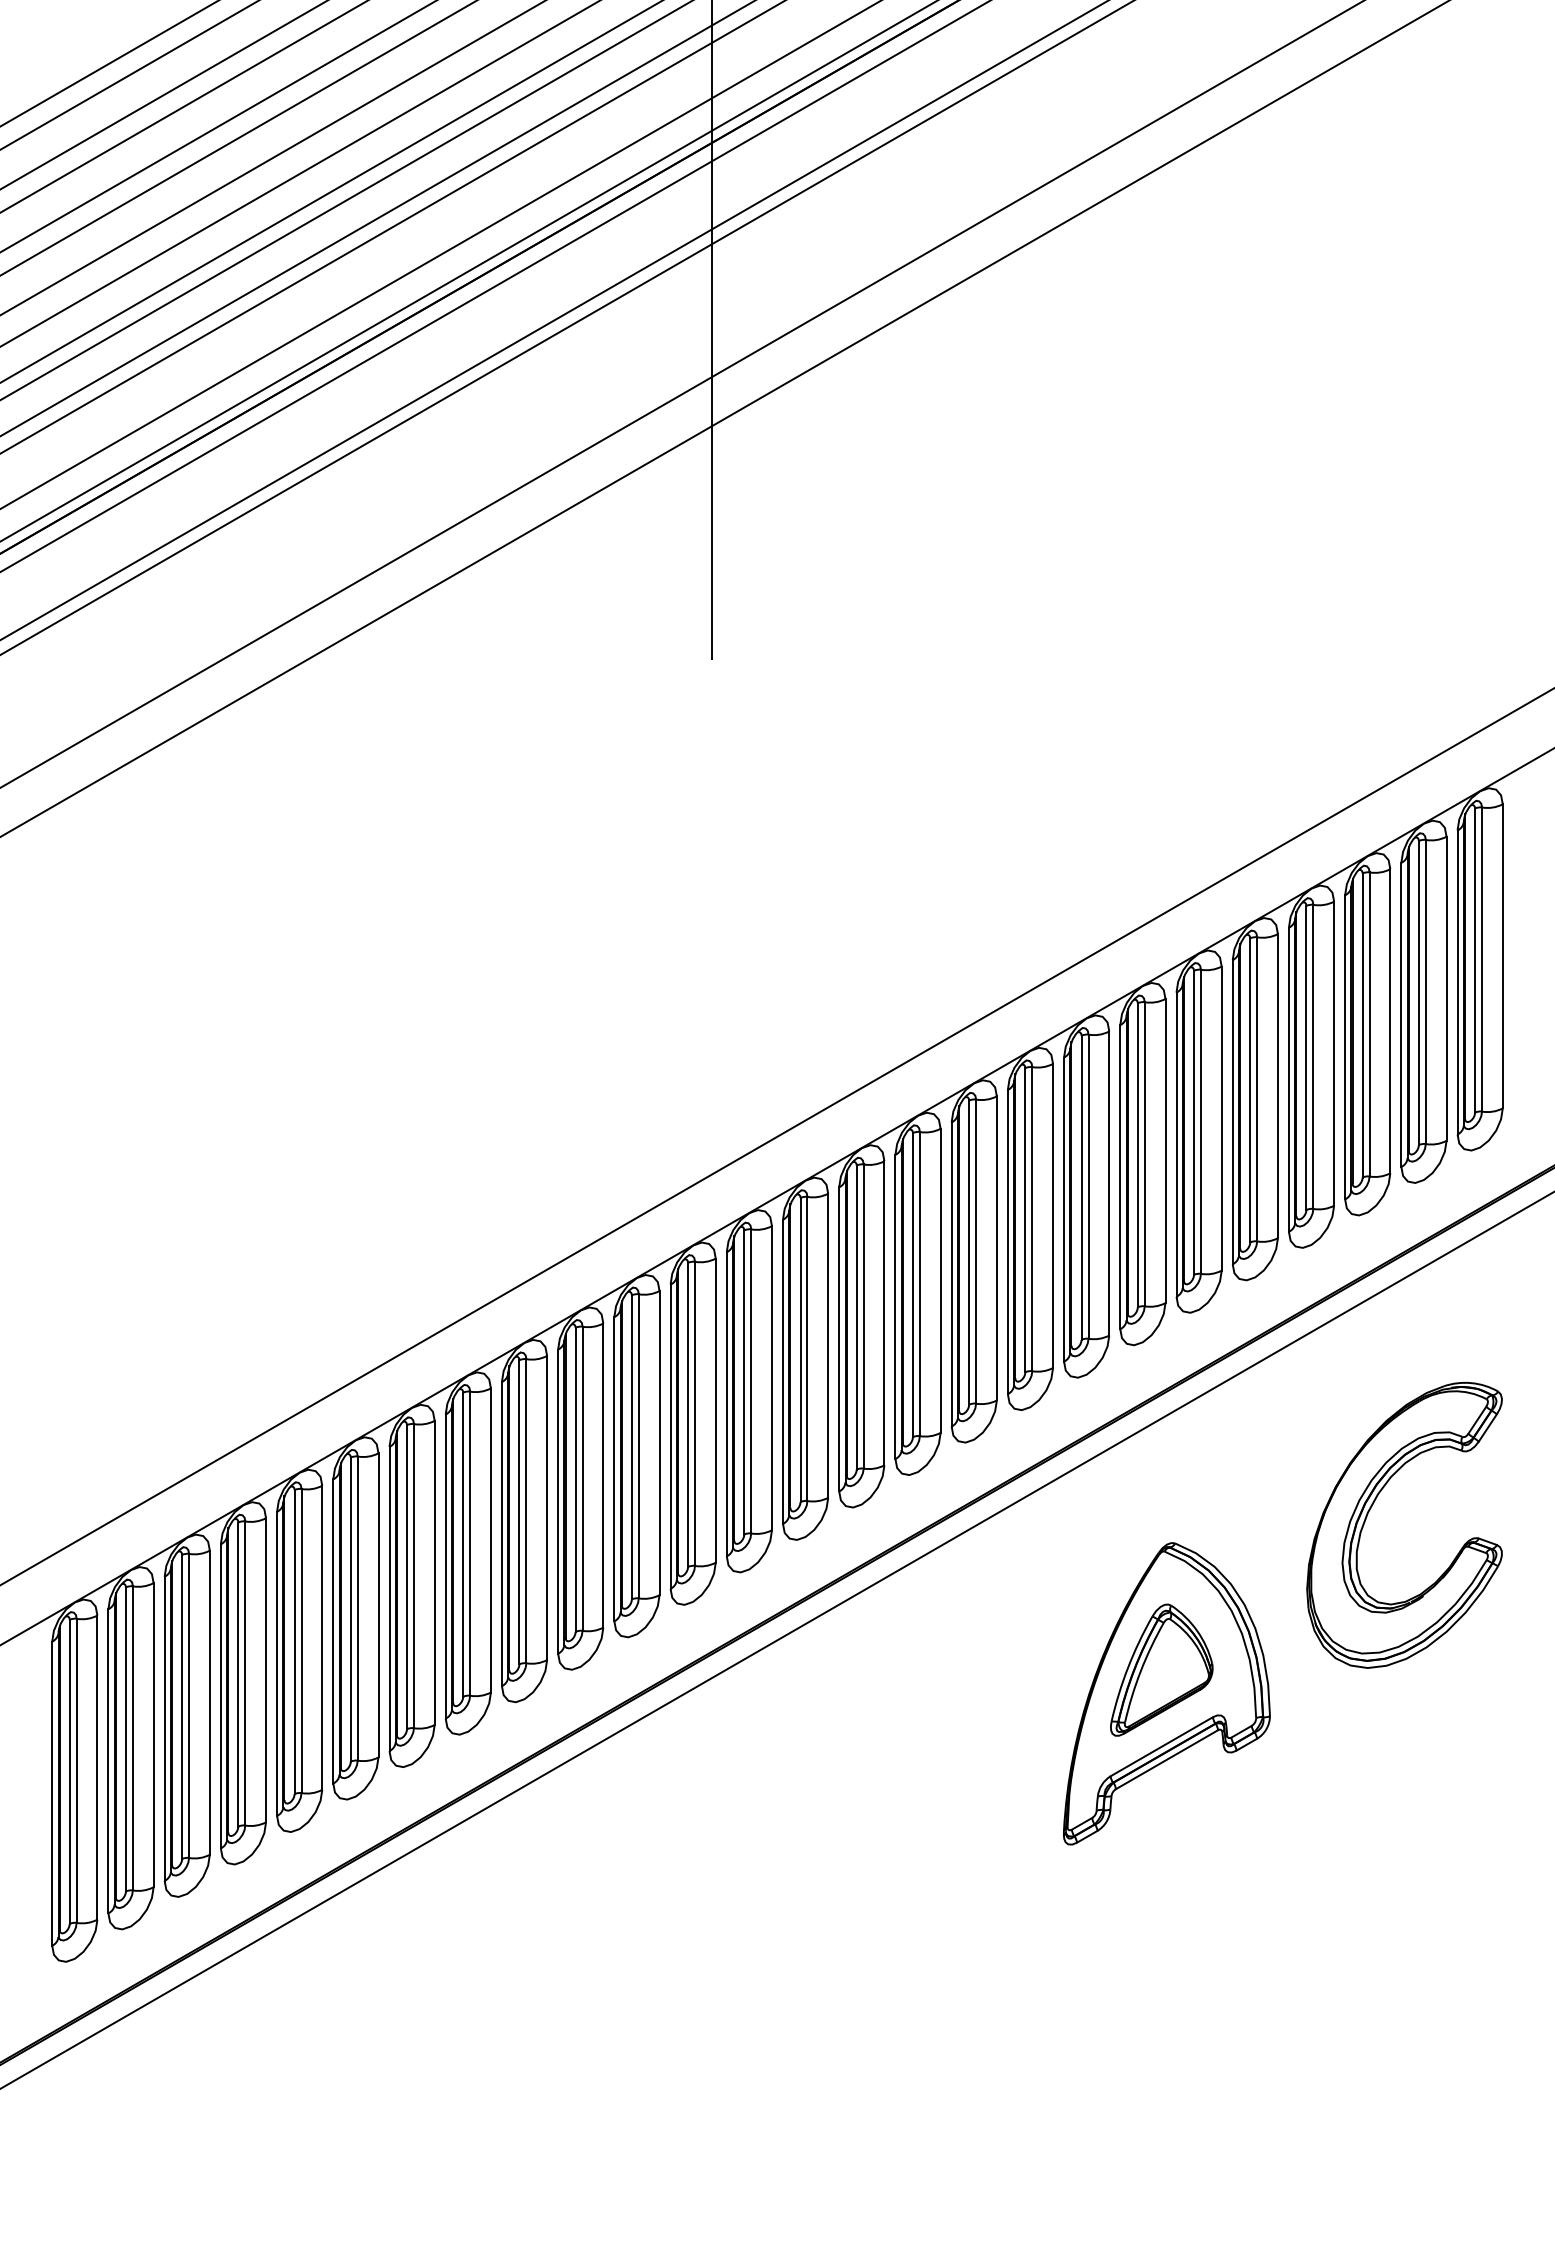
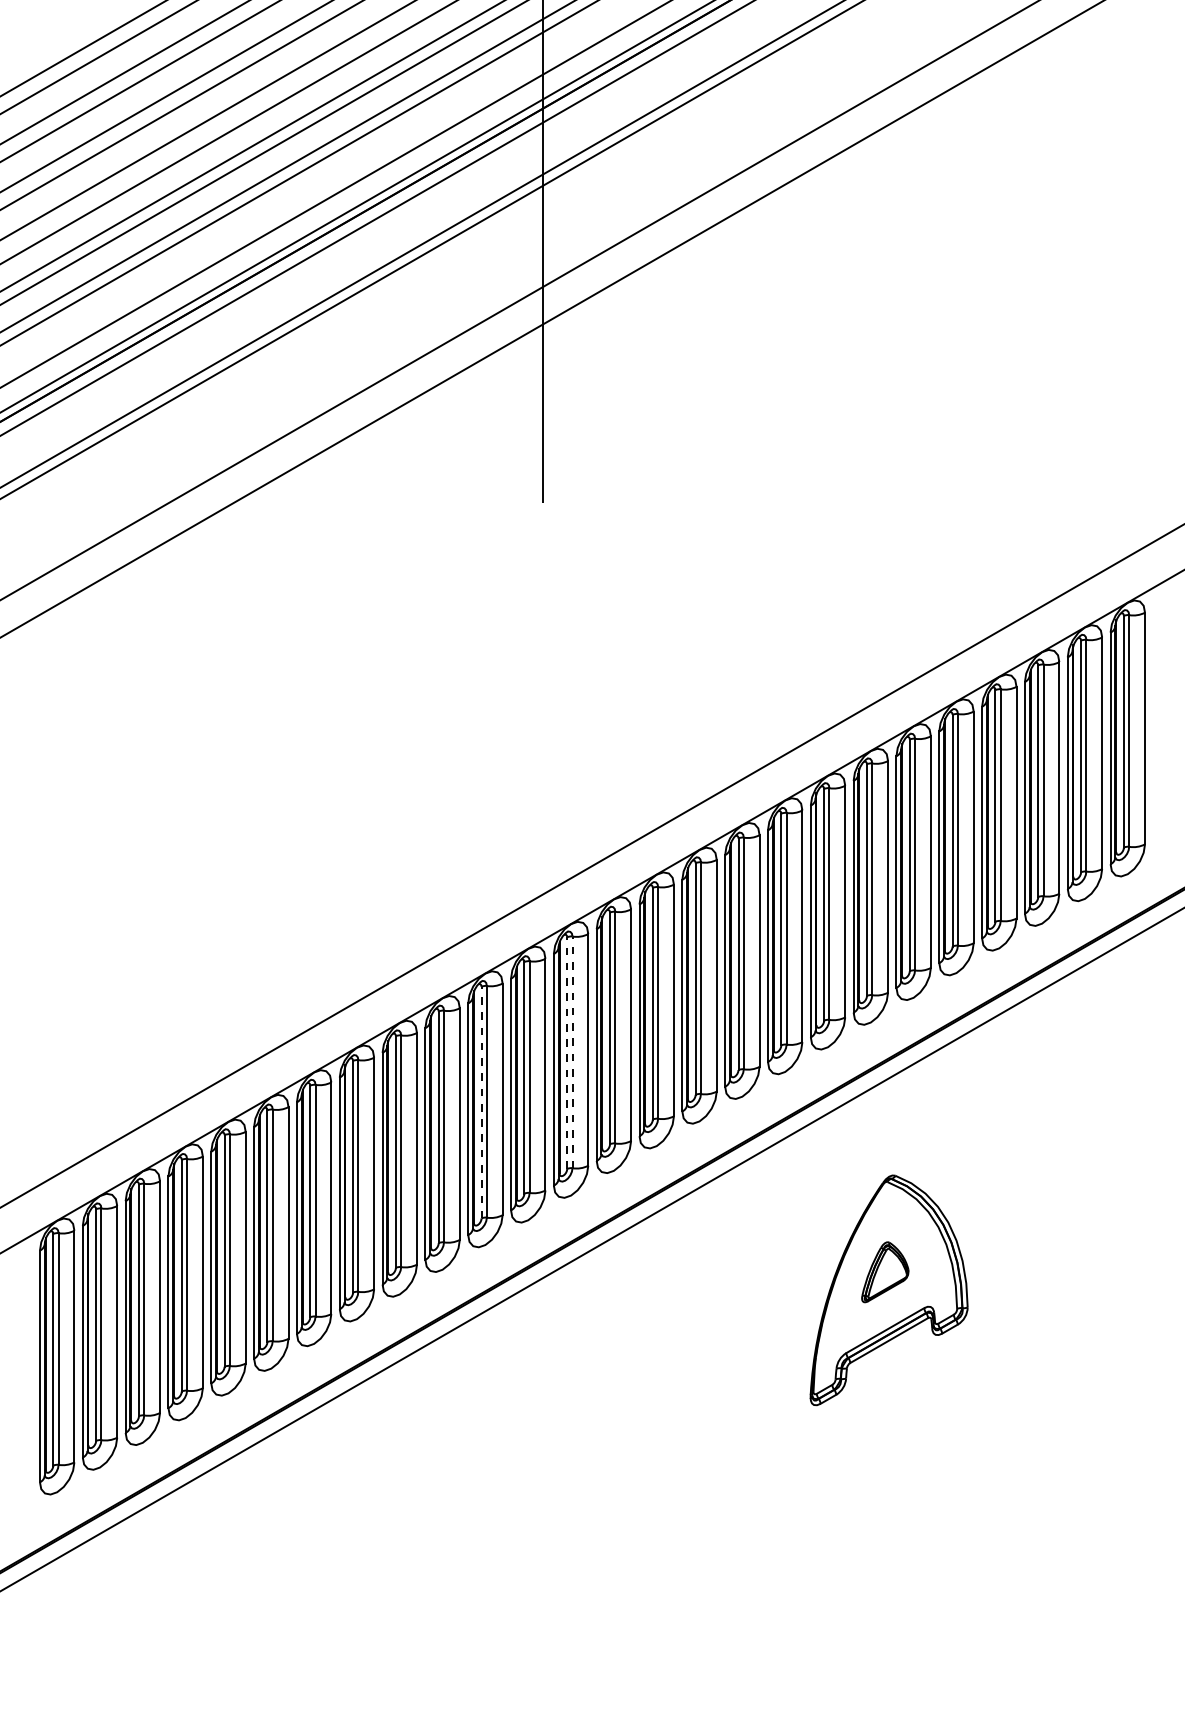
line: (751, 1380) -> (572, 1051), solid -> dashed
line: (744, 1382) -> (567, 1053), solid -> dashed
line: (631, 1446) -> (481, 1101), solid -> dashed
part: (1371, 1508) -> (1045, 1149), removed
part: (1161, 1669) -> (885, 1271), size x0.6

